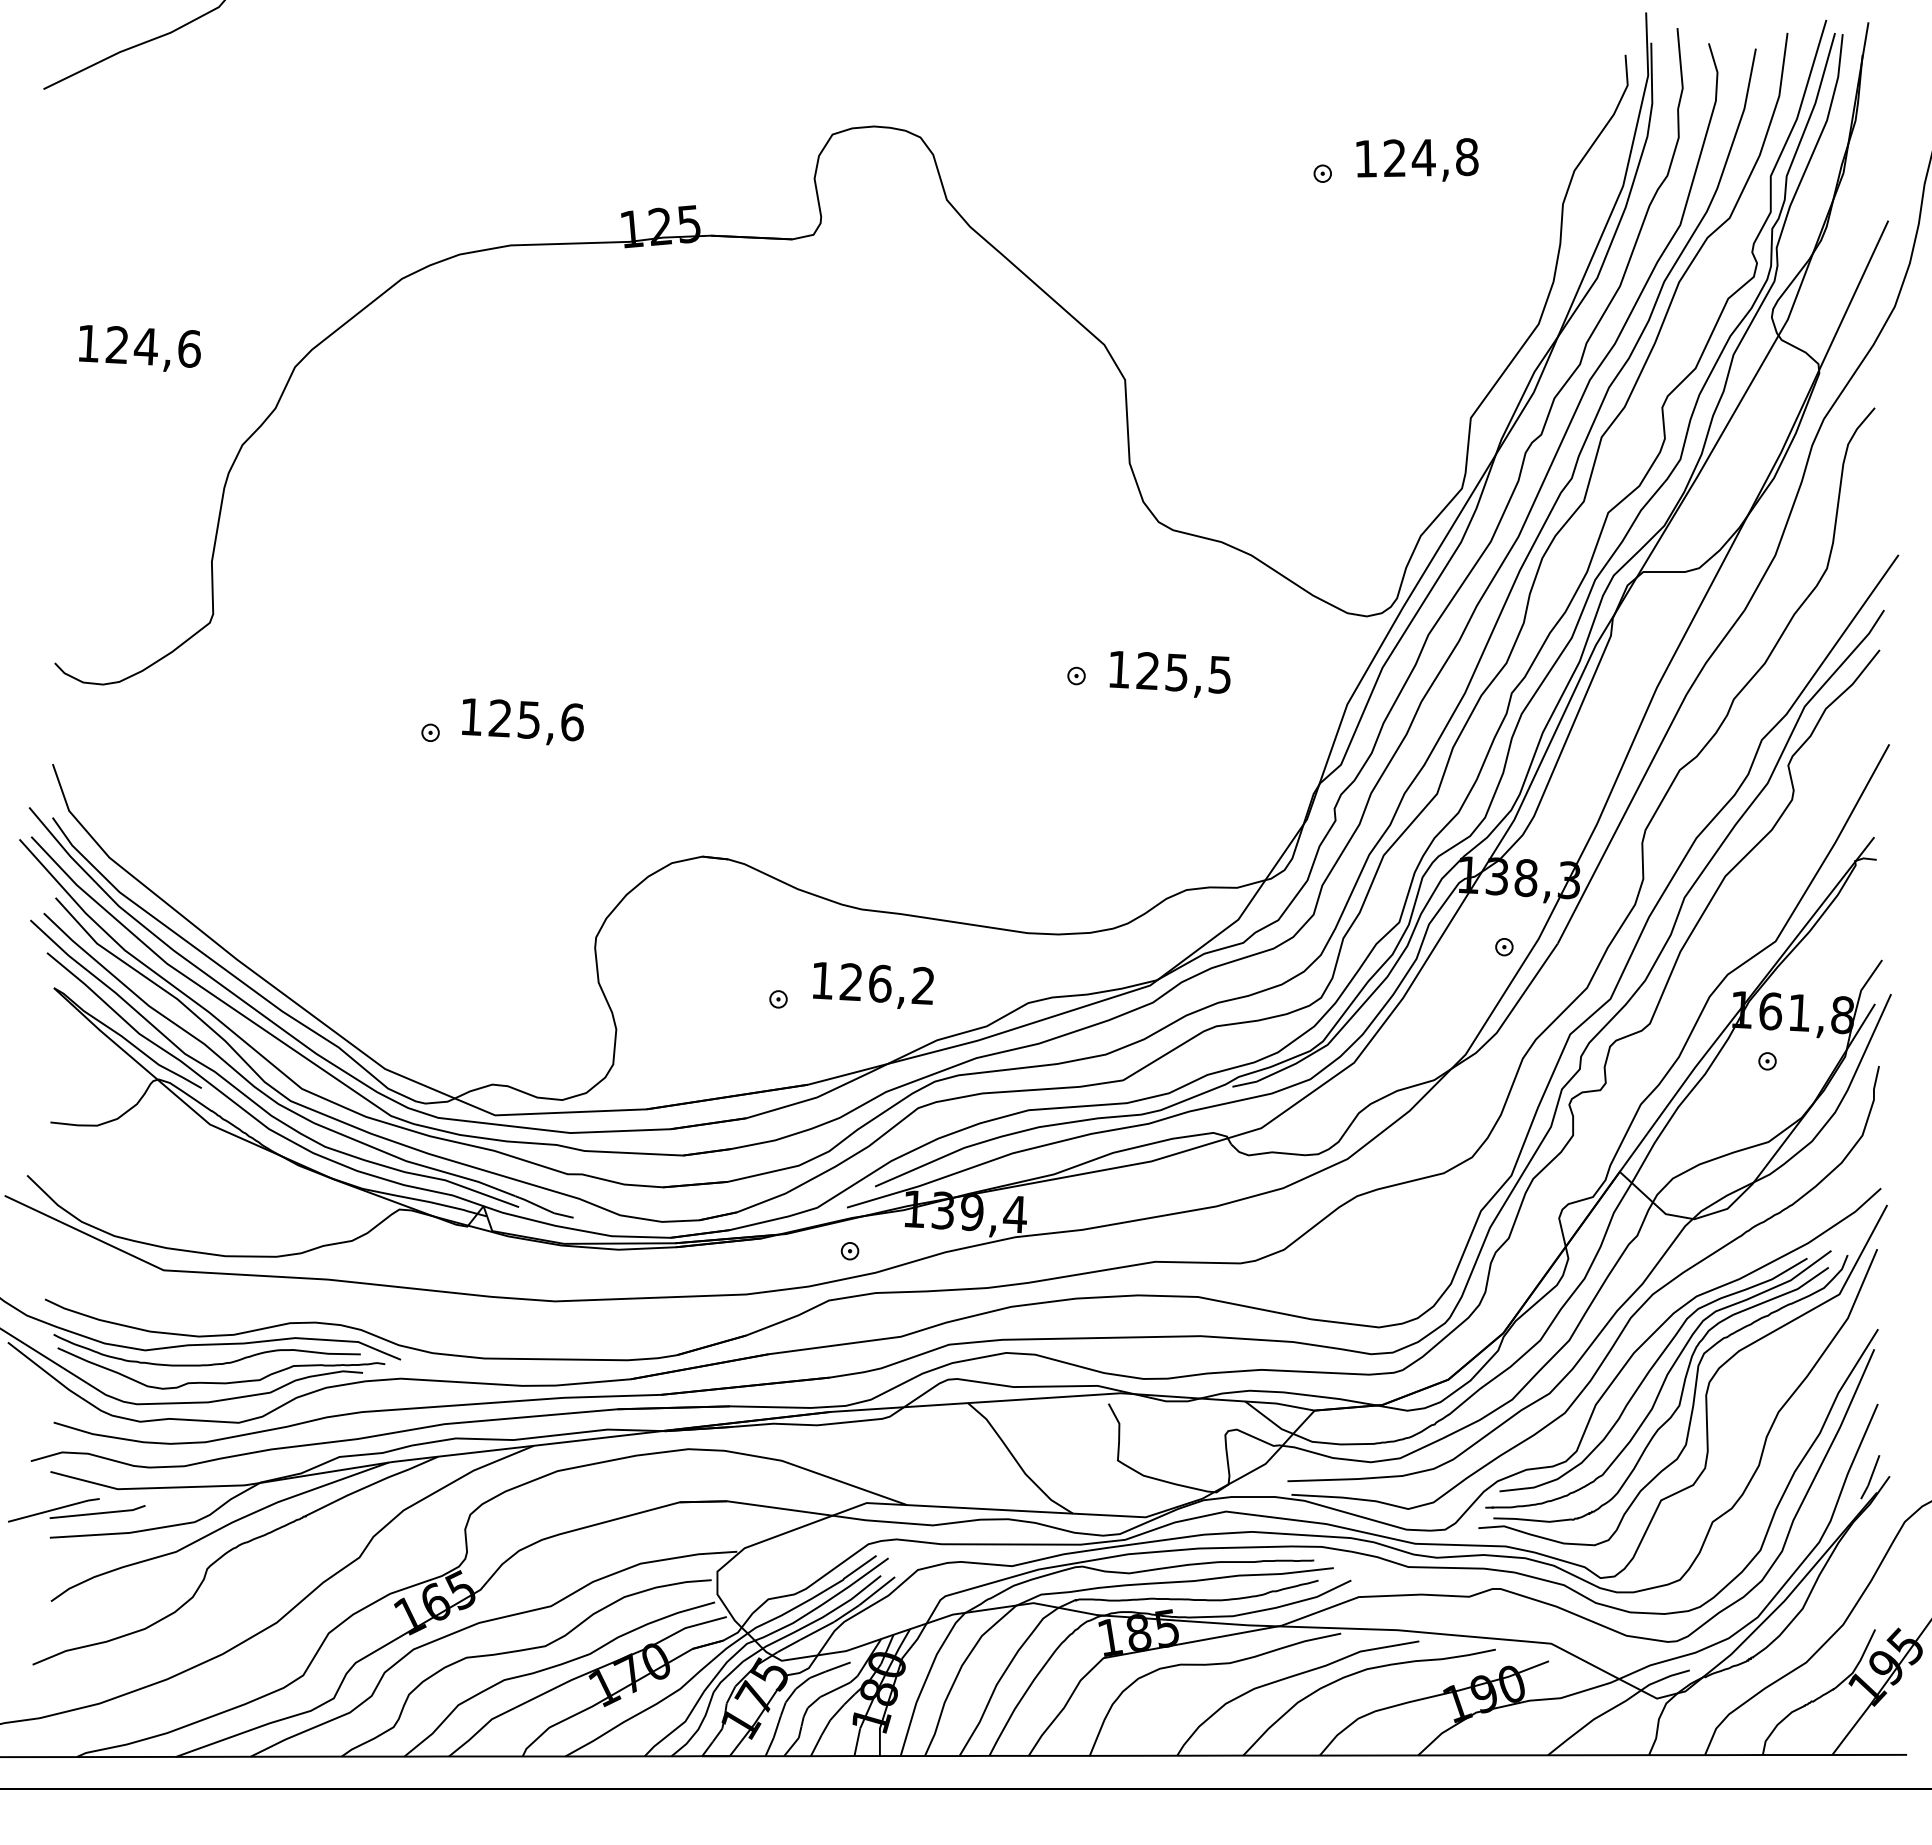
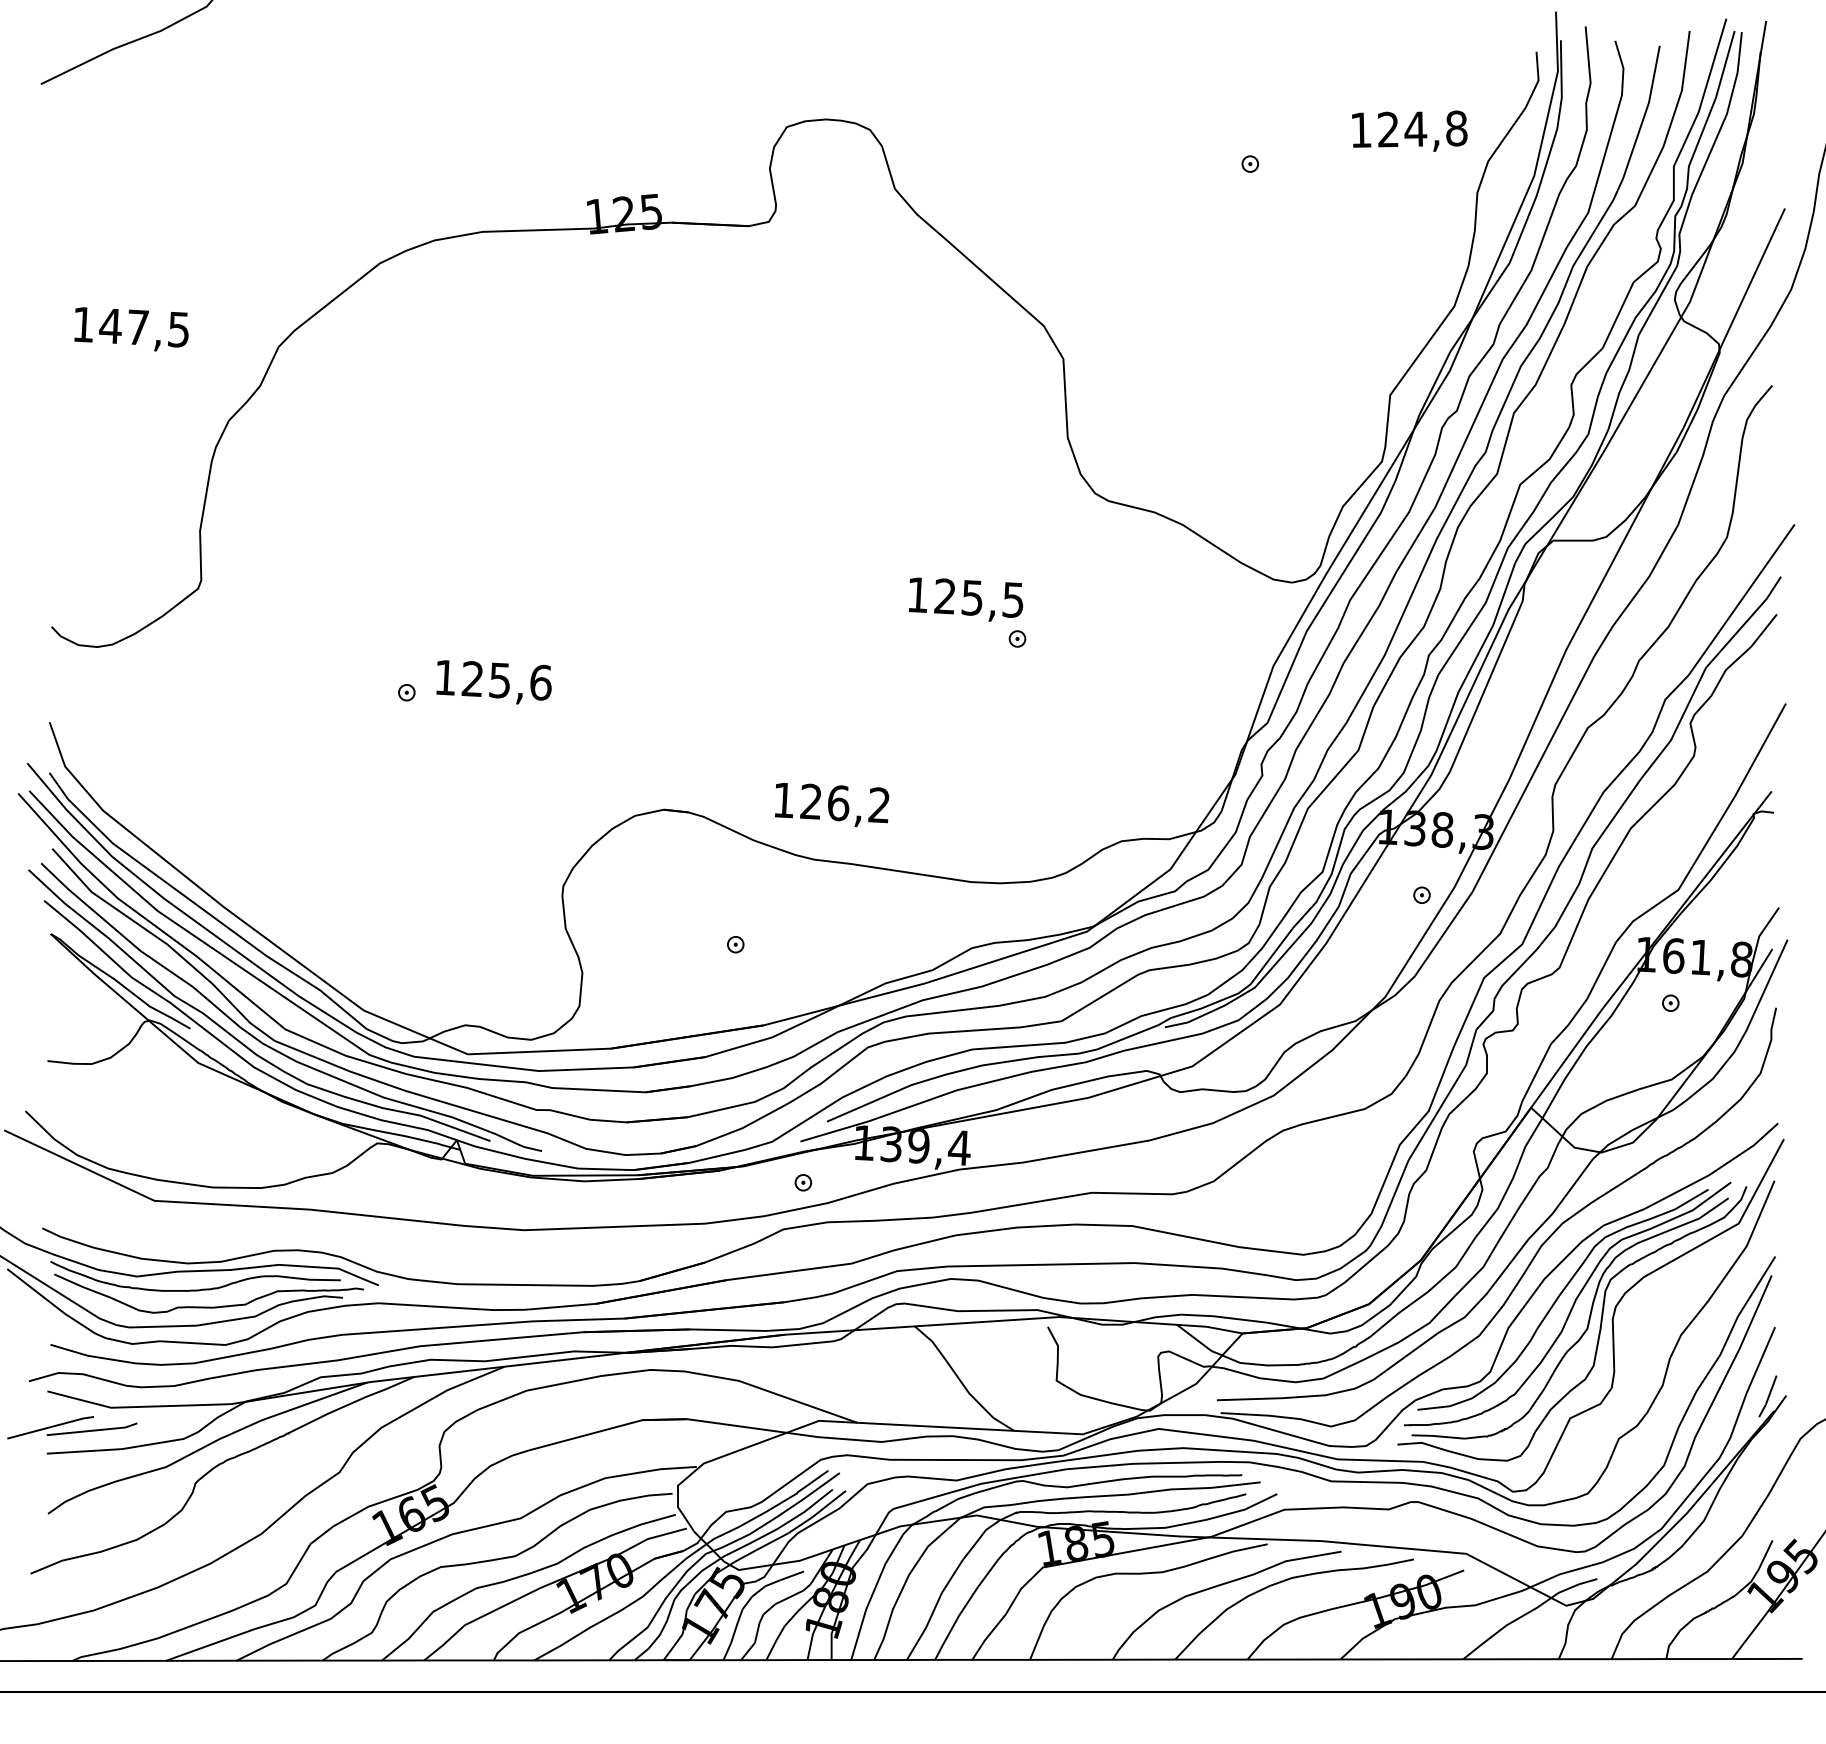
text: (1417, 159) -> (1409, 130), moved
text: (152, 346) -> (143, 327), 124,6 -> 147,5
text: (1169, 674) -> (965, 599), moved
text: (873, 985) -> (832, 804), moved

